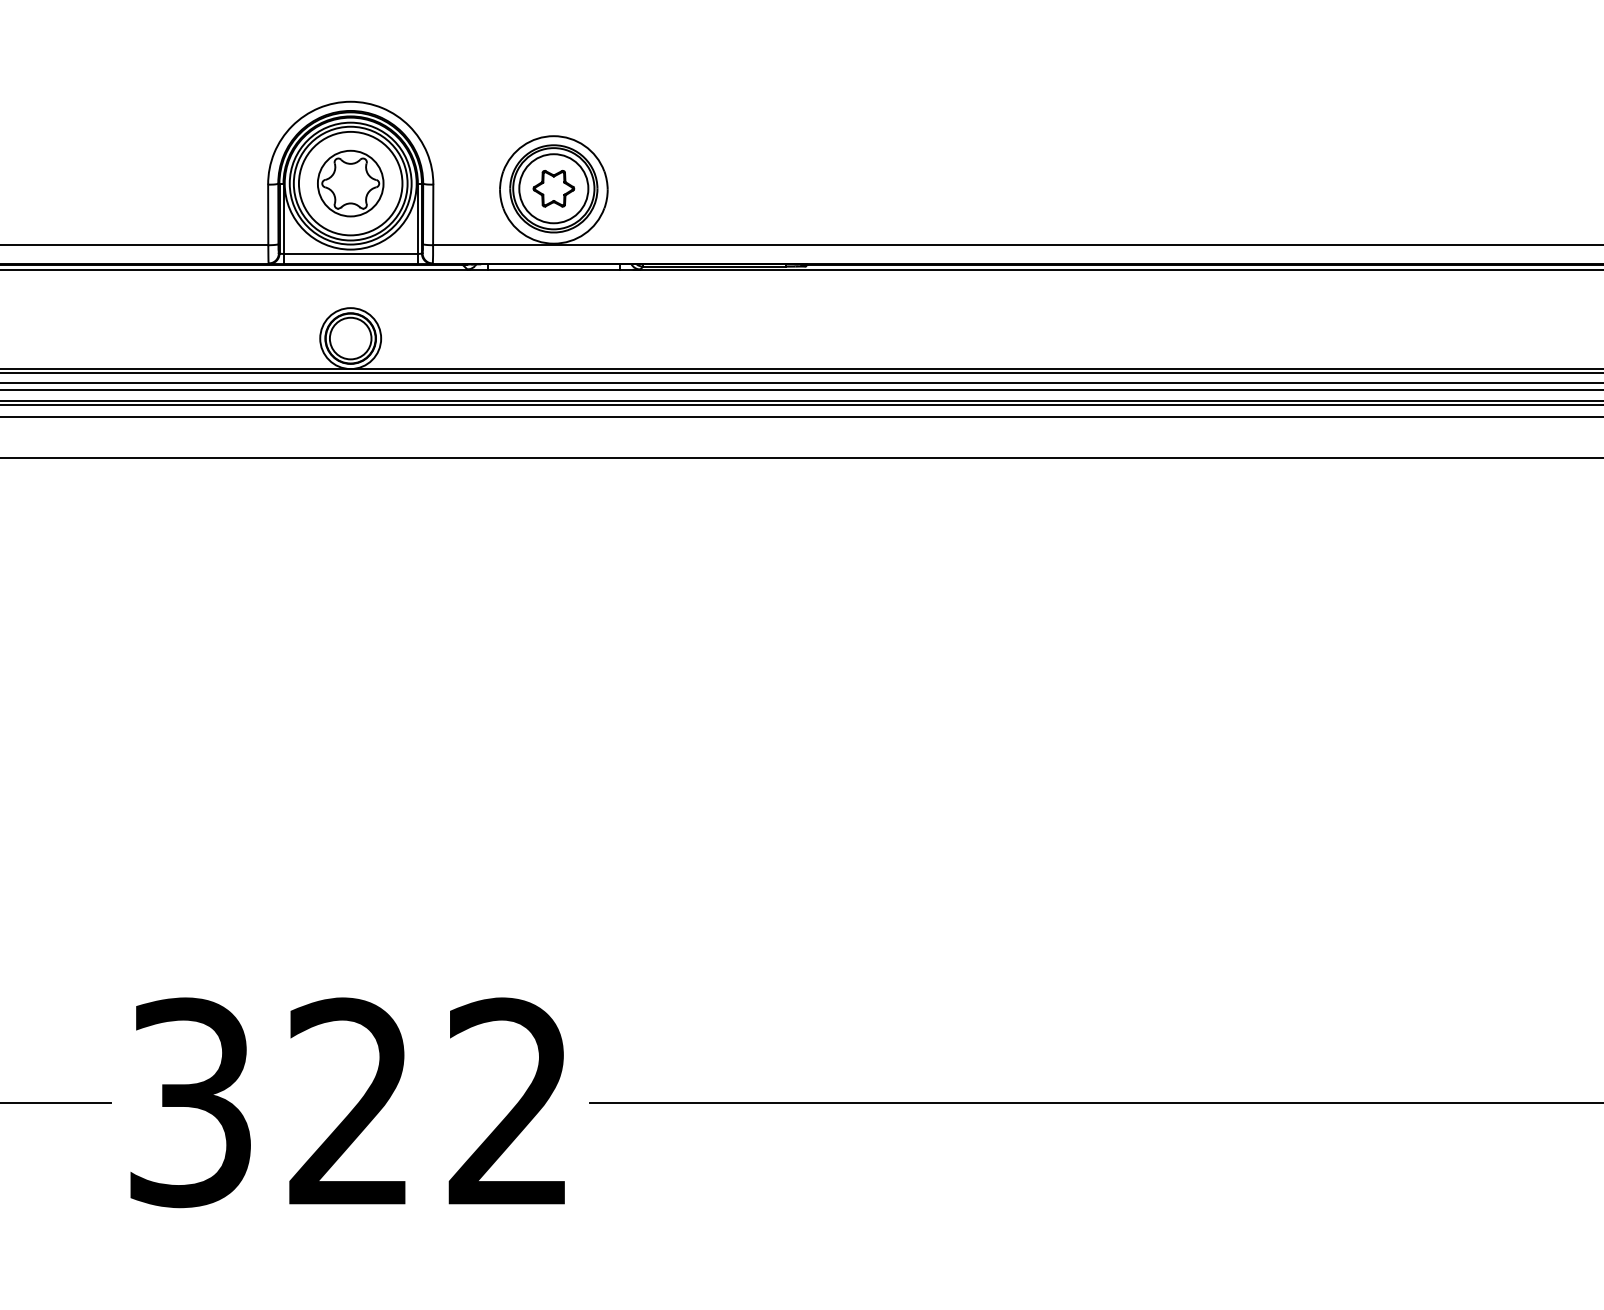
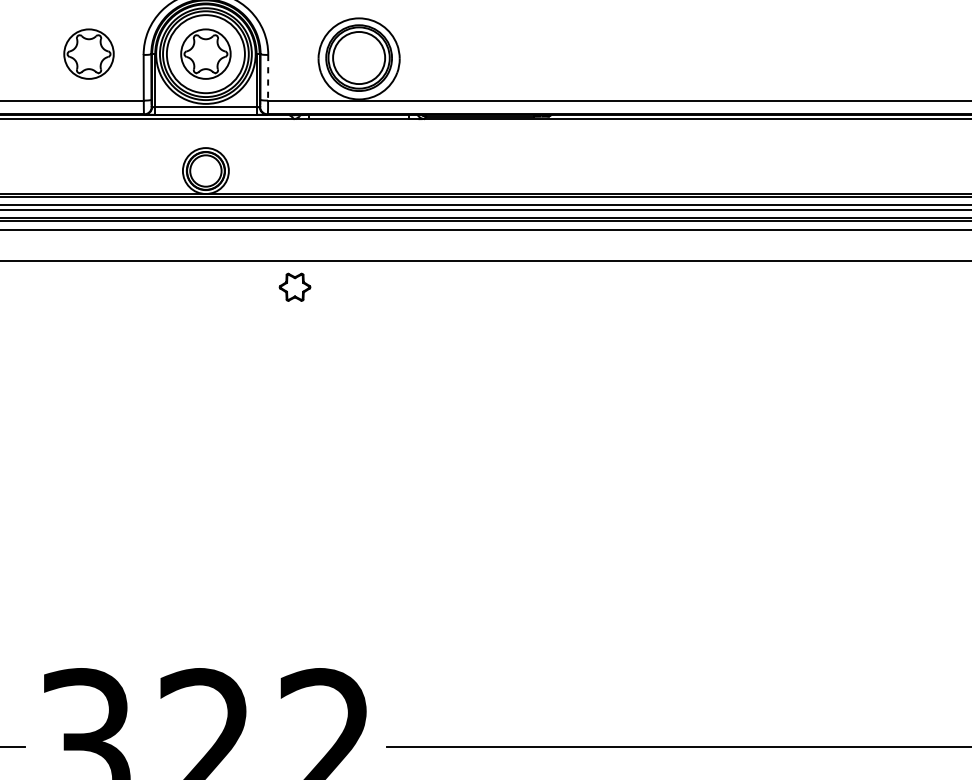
part: (195, 183) -> (88, 54), added
part: (553, 188) -> (294, 287), moved
line: (433, 215) -> (268, 78), solid -> dashed

